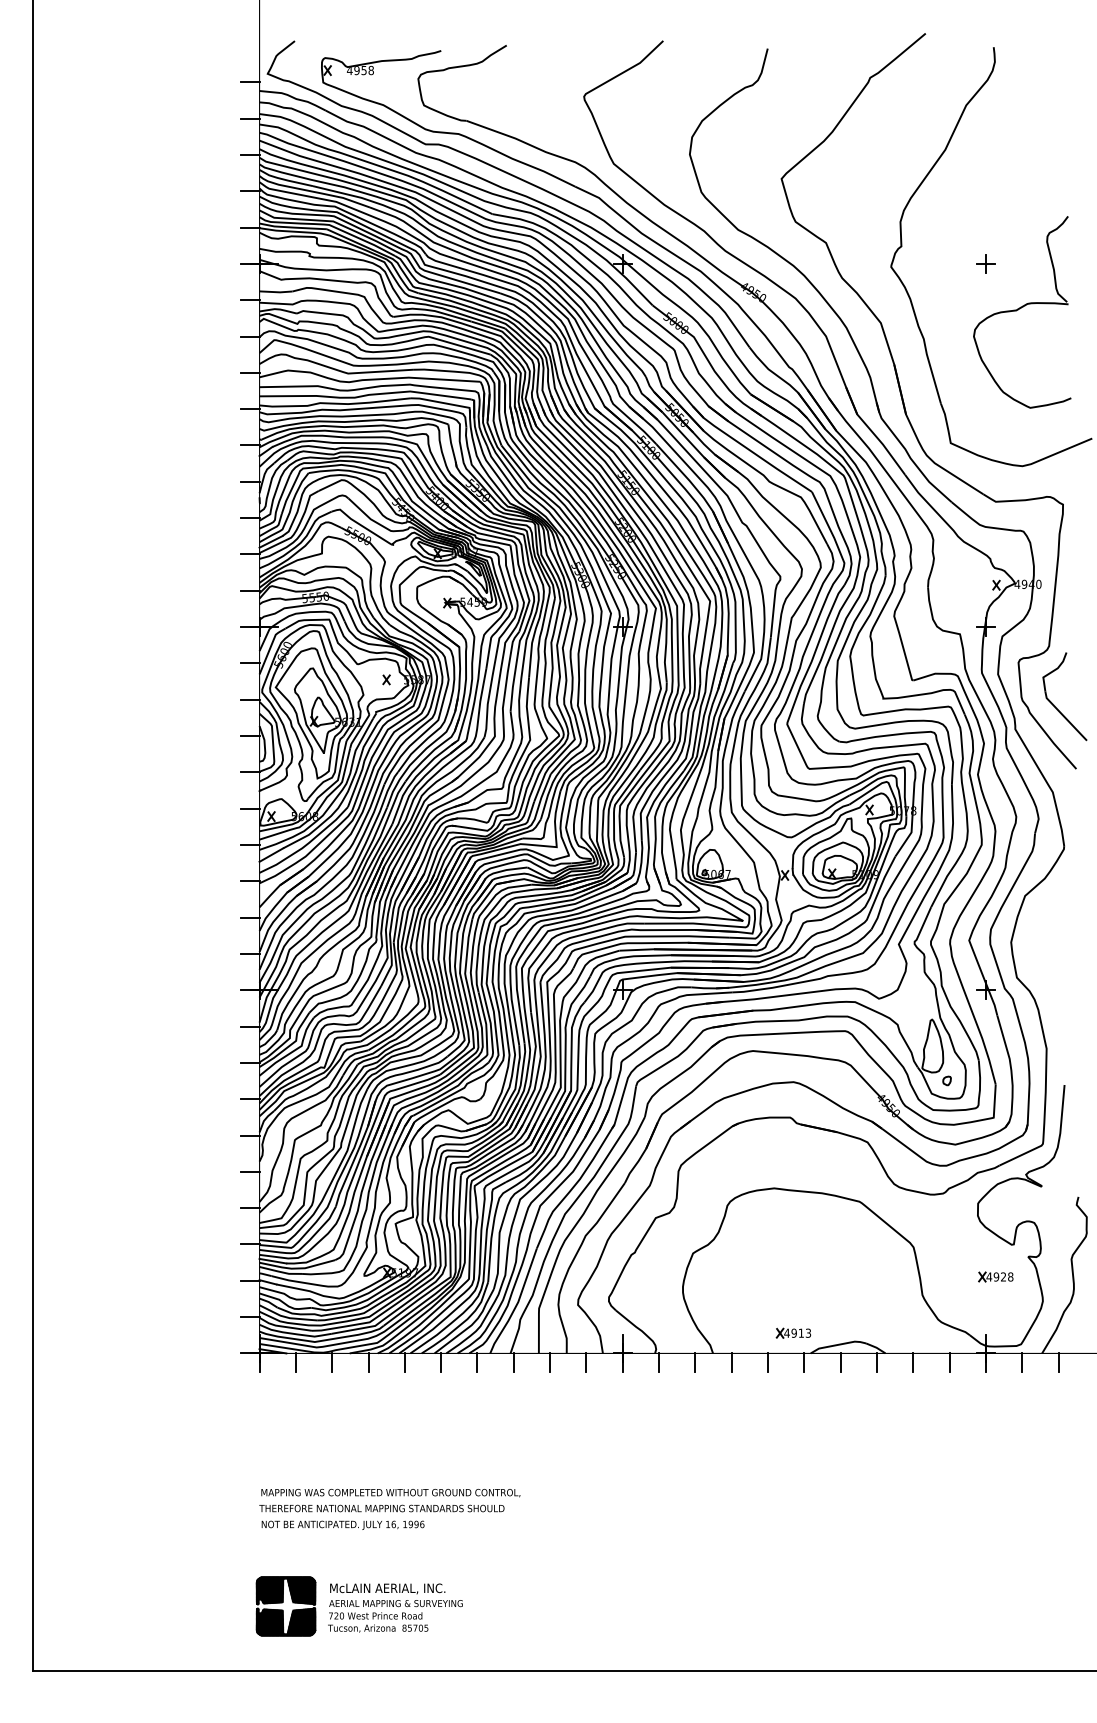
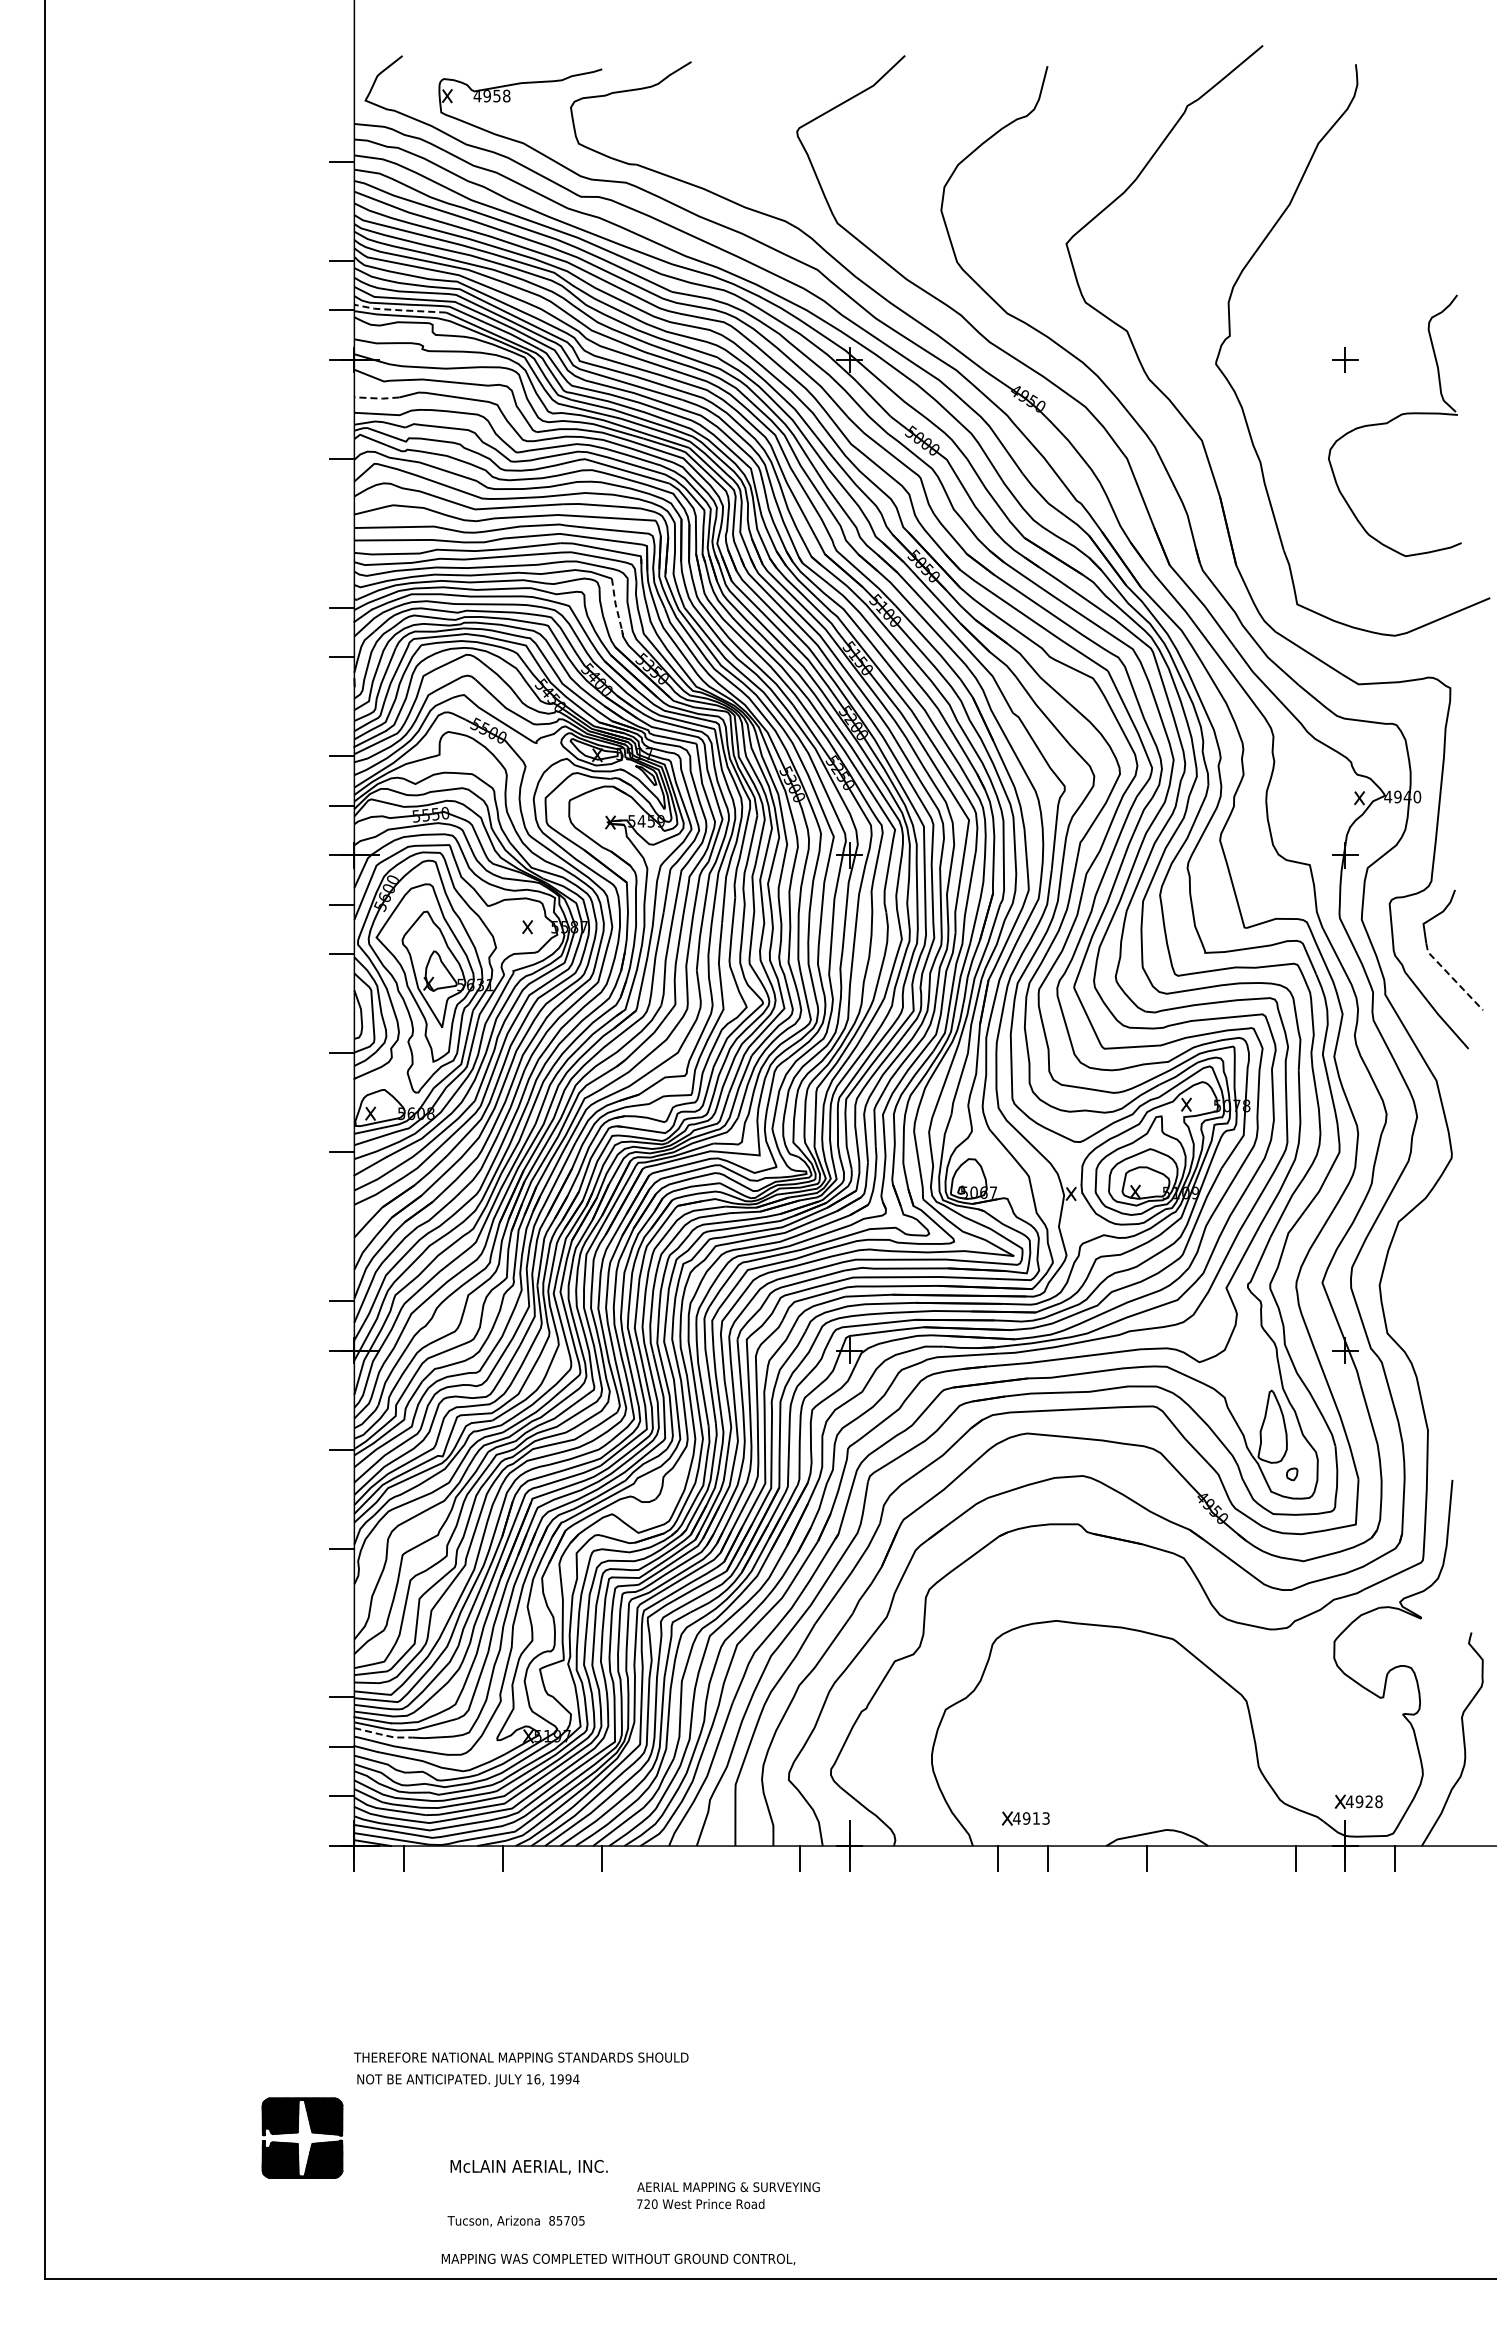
line: (250, 82) -> (341, 112), removed
line: (250, 155) -> (341, 211), removed
line: (293, 227) -> (400, 310), solid -> dashed
line: (276, 292) -> (377, 398), solid -> dashed
line: (250, 300) -> (341, 409), removed
line: (250, 372) -> (341, 508), removed
line: (250, 408) -> (341, 557), removed
line: (451, 446) -> (616, 608), solid -> dashed
line: (250, 518) -> (341, 706), removed
line: (1064, 716) -> (1452, 977), solid -> dashed
line: (250, 735) -> (341, 1003), removed
line: (250, 808) -> (341, 1102), removed
line: (250, 881) -> (341, 1202), removed
line: (250, 917) -> (341, 1251), removed
line: (250, 1026) -> (341, 1400), removed
line: (250, 1099) -> (341, 1499), removed
line: (250, 1171) -> (341, 1598), removed
line: (250, 1207) -> (341, 1647), removed
line: (280, 1271) -> (383, 1734), solid -> dashed
part: (995, 1276) -> (1358, 1801), moved
part: (793, 1333) -> (1025, 1818), moved
line: (332, 1362) -> (453, 1858), removed
line: (404, 1362) -> (552, 1858), removed
line: (477, 1362) -> (651, 1858), removed
line: (514, 1362) -> (701, 1858), removed
line: (549, 1362) -> (750, 1858), removed
line: (659, 1362) -> (899, 1858), removed
line: (695, 1362) -> (948, 1858), removed
line: (804, 1362) -> (1097, 1858), removed
line: (876, 1362) -> (1196, 1858), removed
line: (913, 1362) -> (1246, 1858), removed
line: (1058, 1362) -> (1444, 1858), removed
text: (390, 1493) -> (618, 2259), moved
text: (422, 1524) -> (576, 2079), 1996 -> 1994
part: (286, 1605) -> (302, 2137), moved
text: (396, 1609) -> (728, 2195), moved

